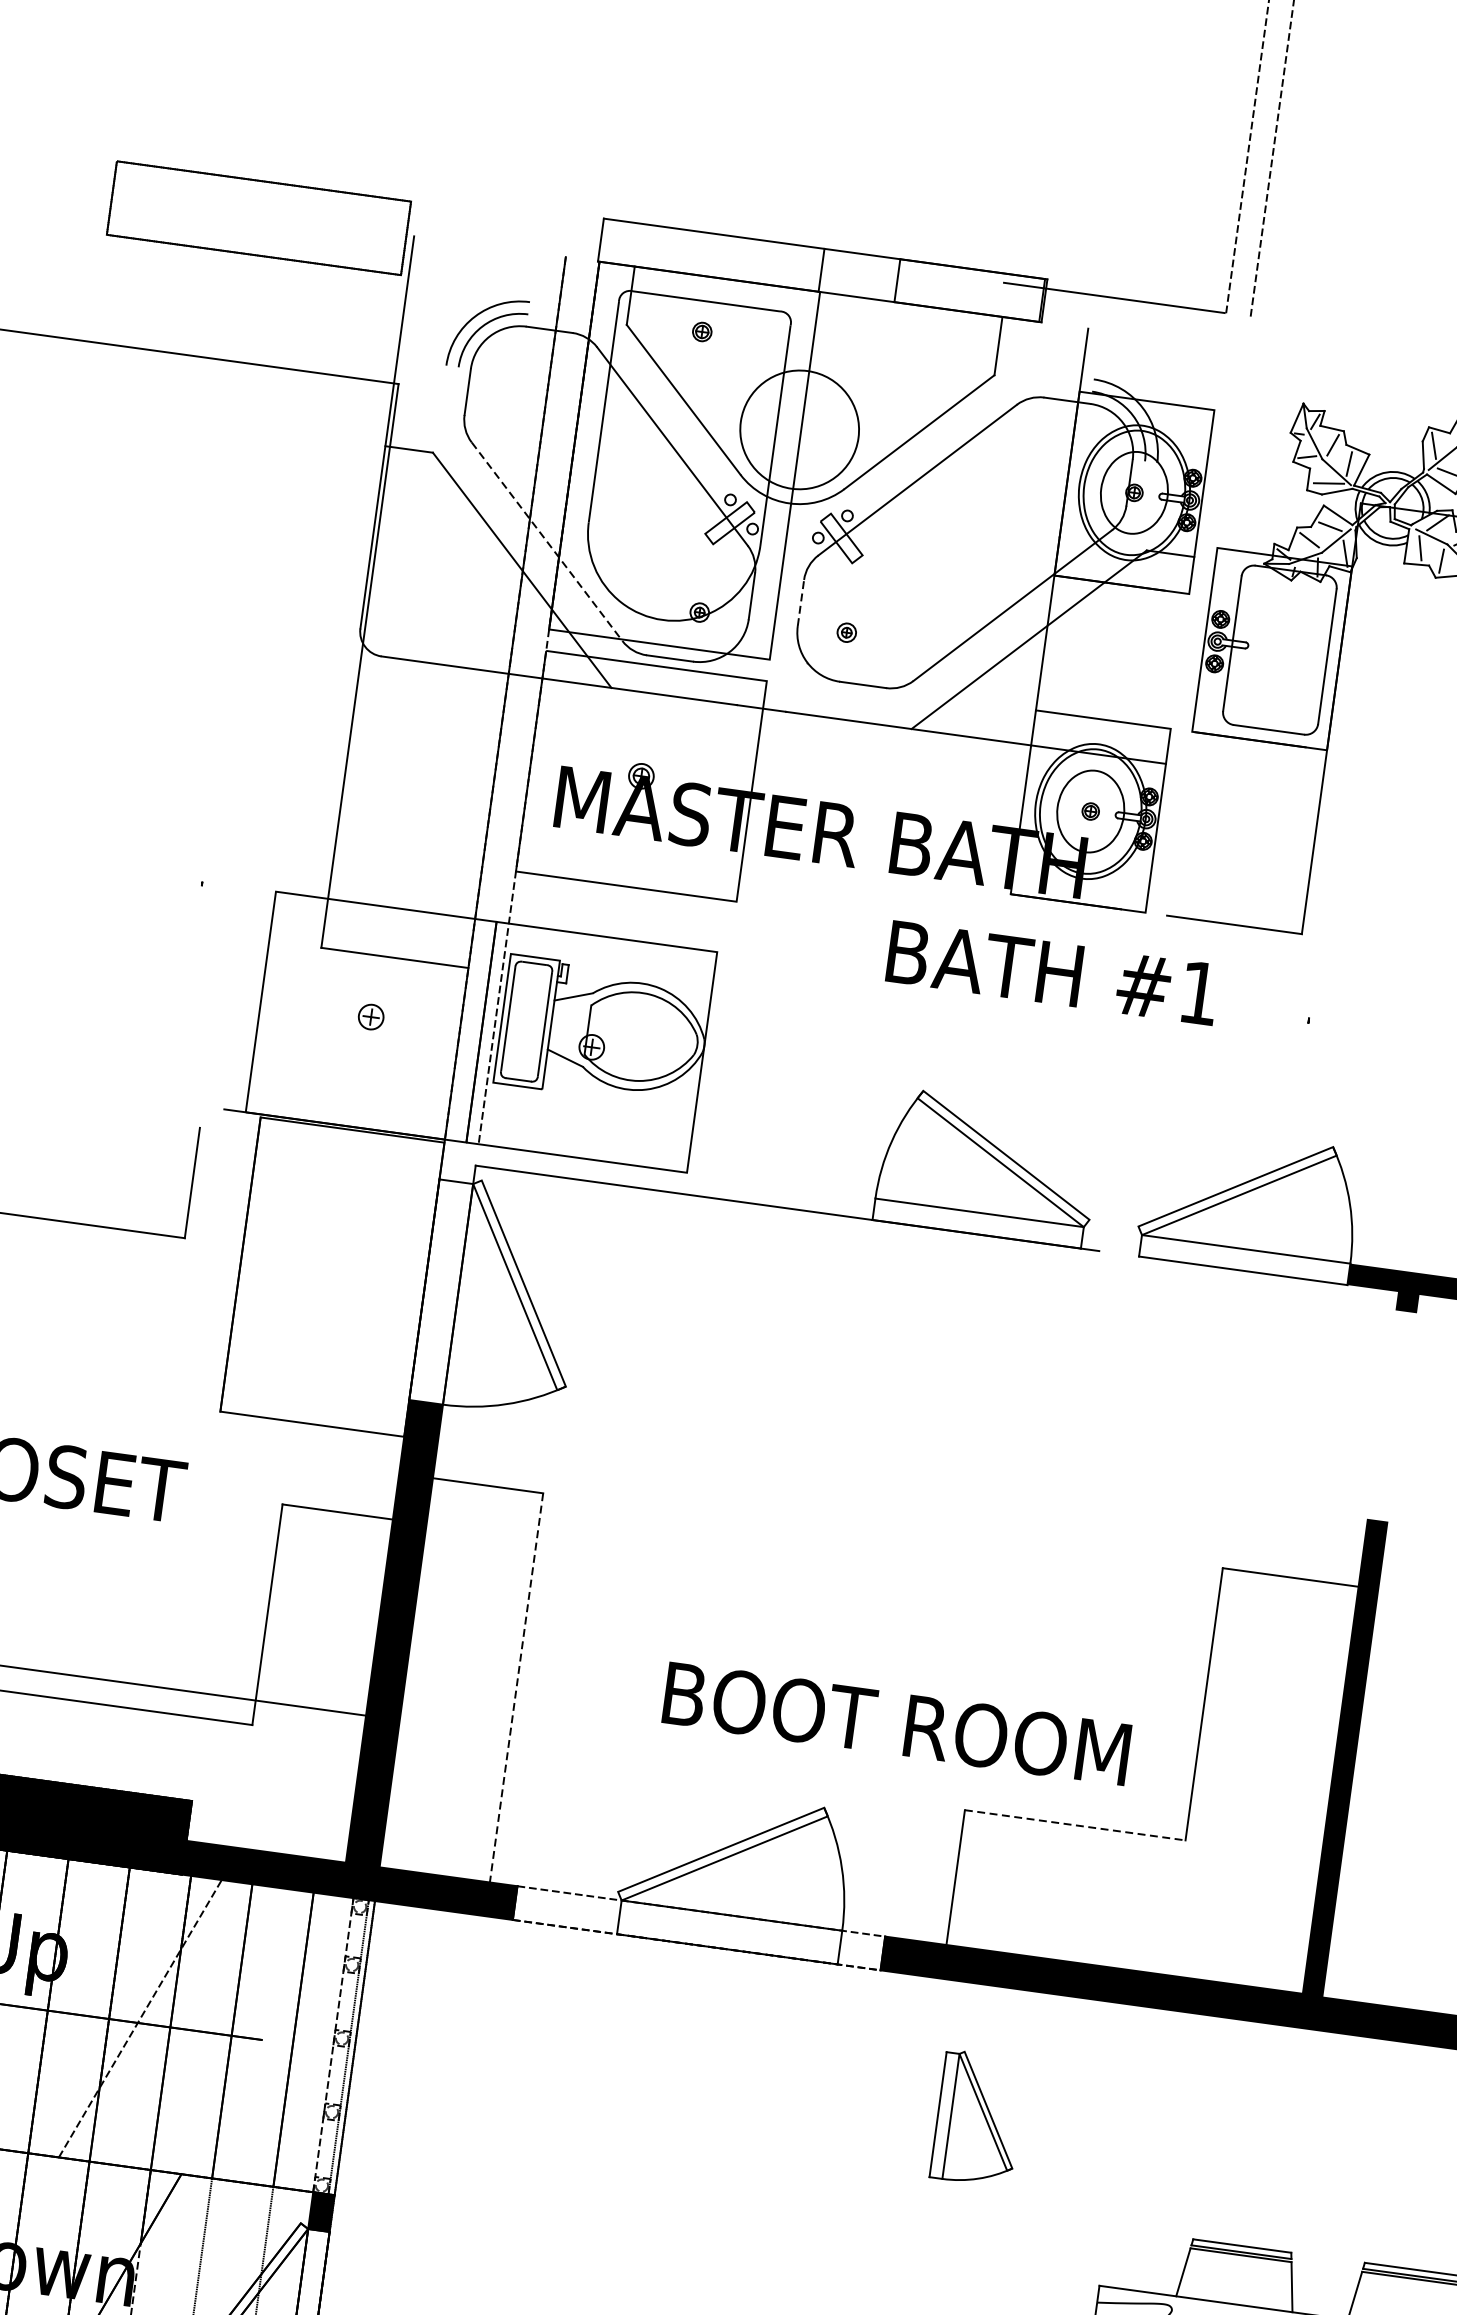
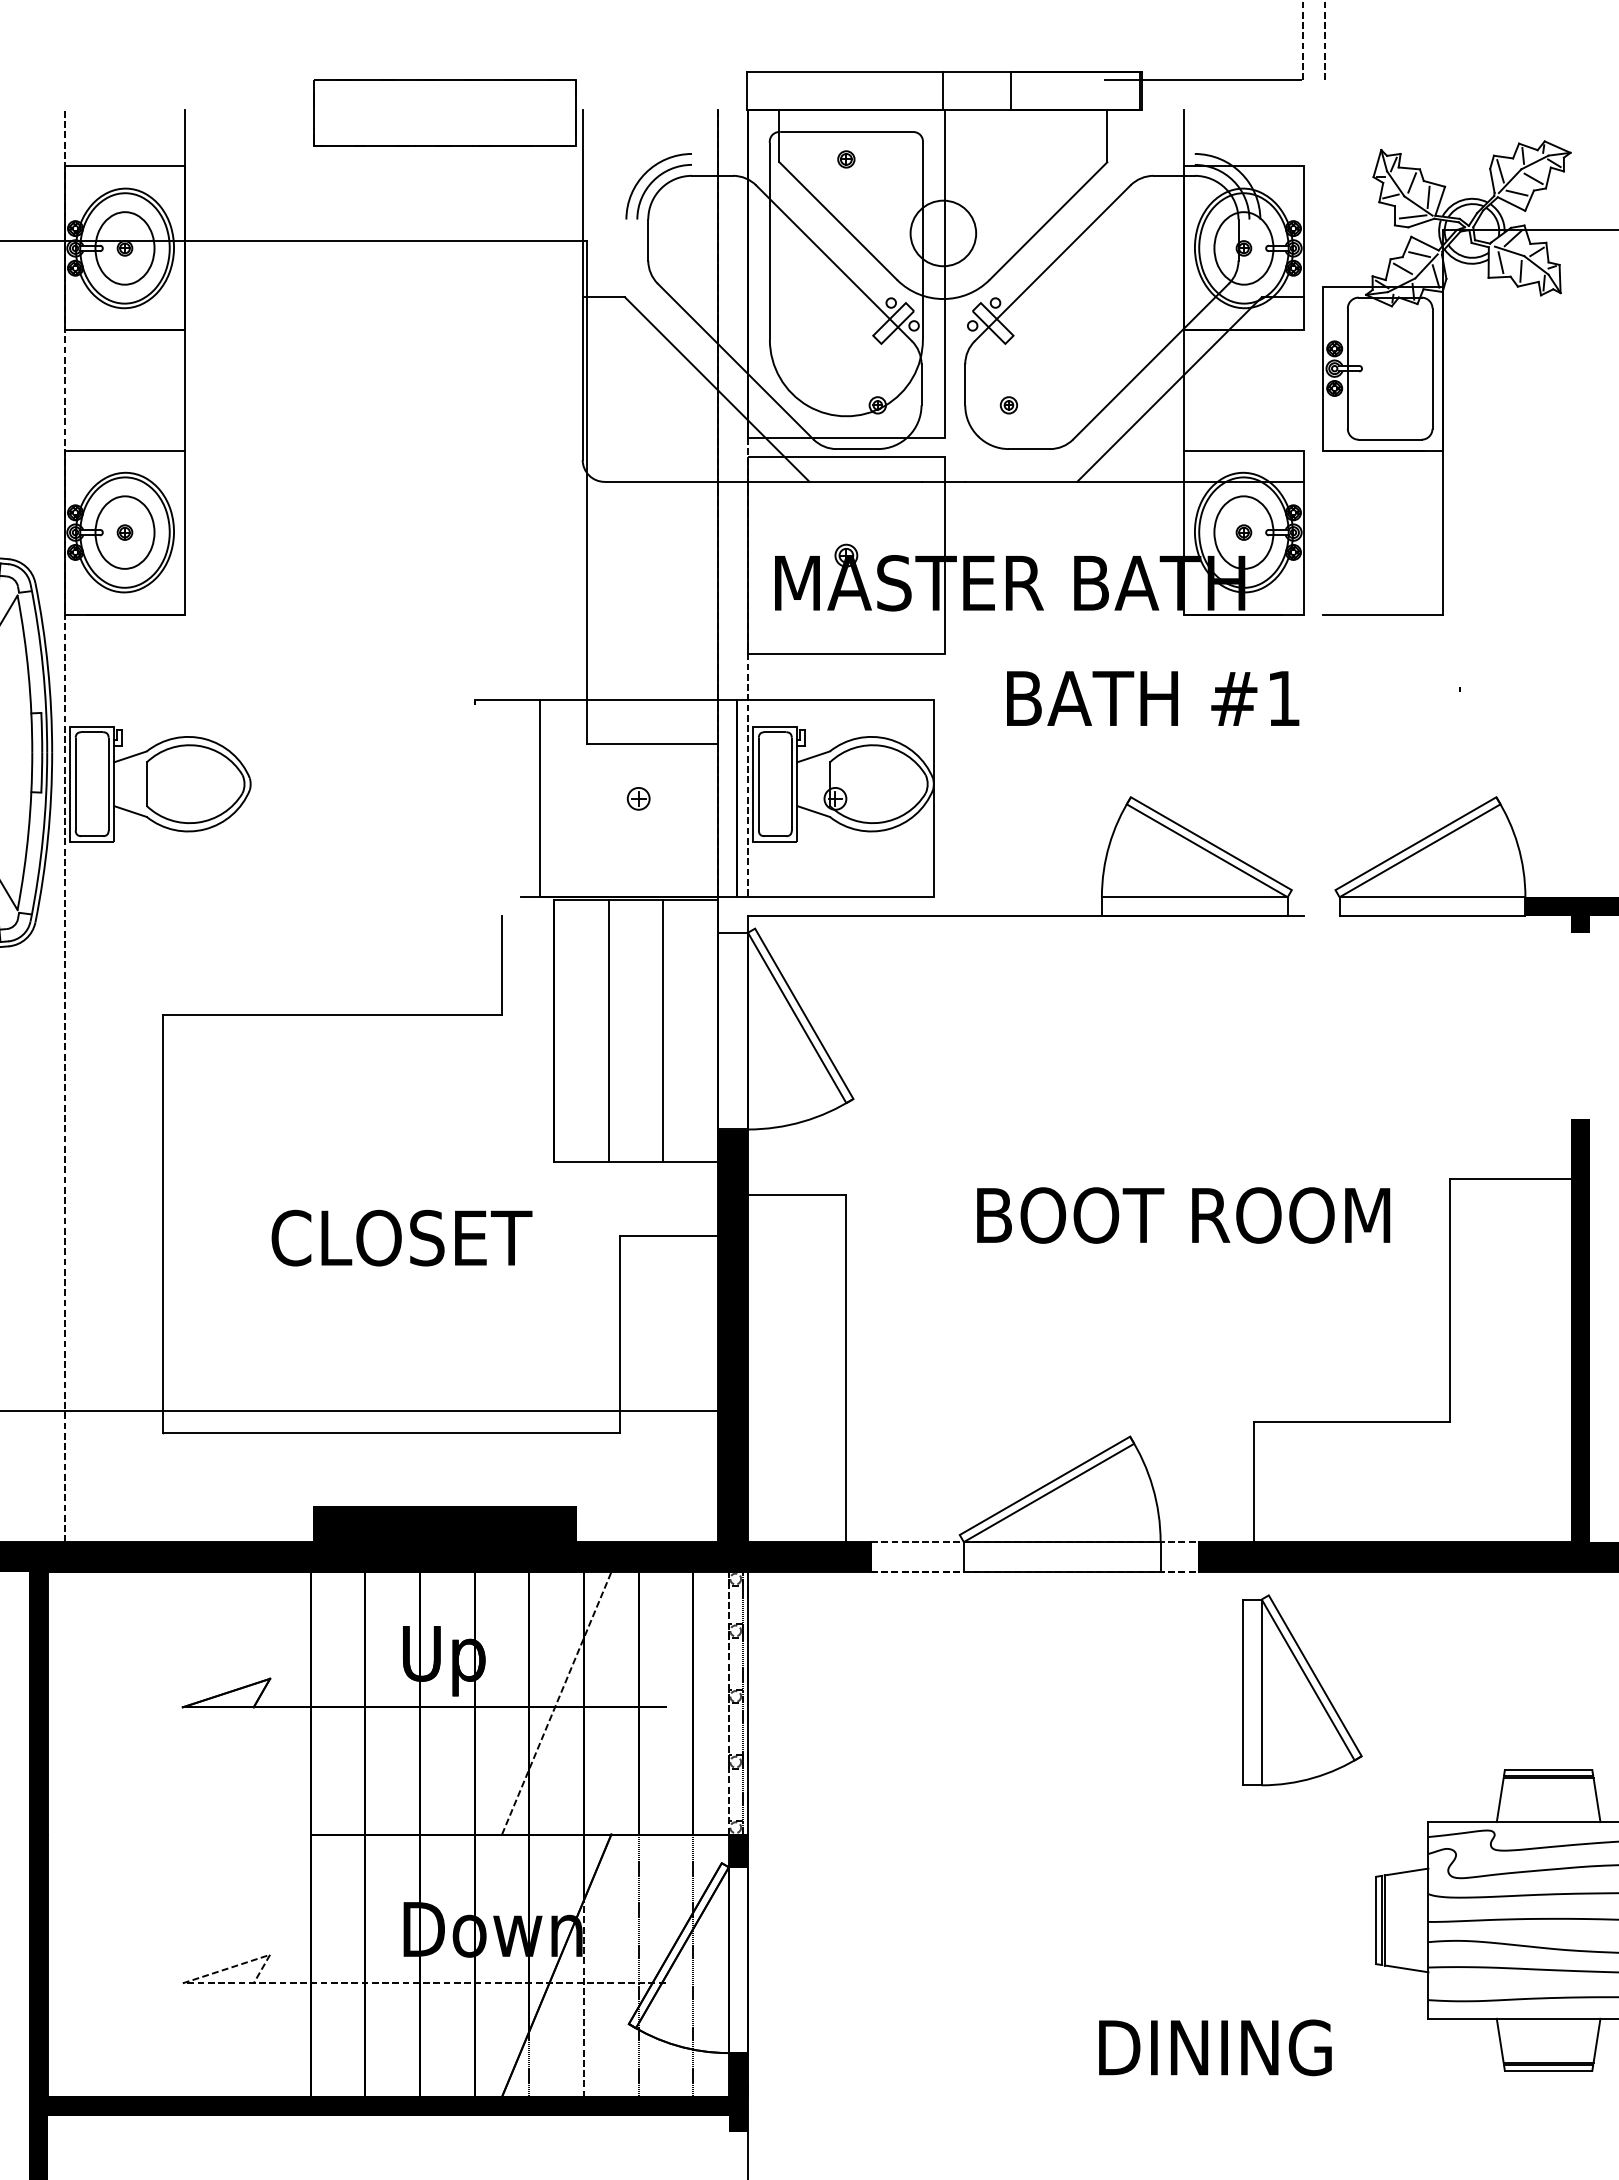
circle: (799, 429) -> (943, 233), size x0.62
line: (547, 542) -> (736, 362), dashed -> solid
line: (801, 602) -> (965, 384), dashed -> solid
line: (239, 886) -> (507, 700), added
text: (1053, 973) -> (1153, 698), moved
line: (301, 1272) -> (608, 1030), added
line: (363, 1280) -> (663, 1030), added
line: (516, 1687) -> (846, 1368), dashed -> solid
text: (896, 1723) -> (1183, 1215), moved
line: (1075, 1824) -> (1352, 1421), dashed -> solid
part: (978, 2118) -> (1302, 1690), size x1.67

